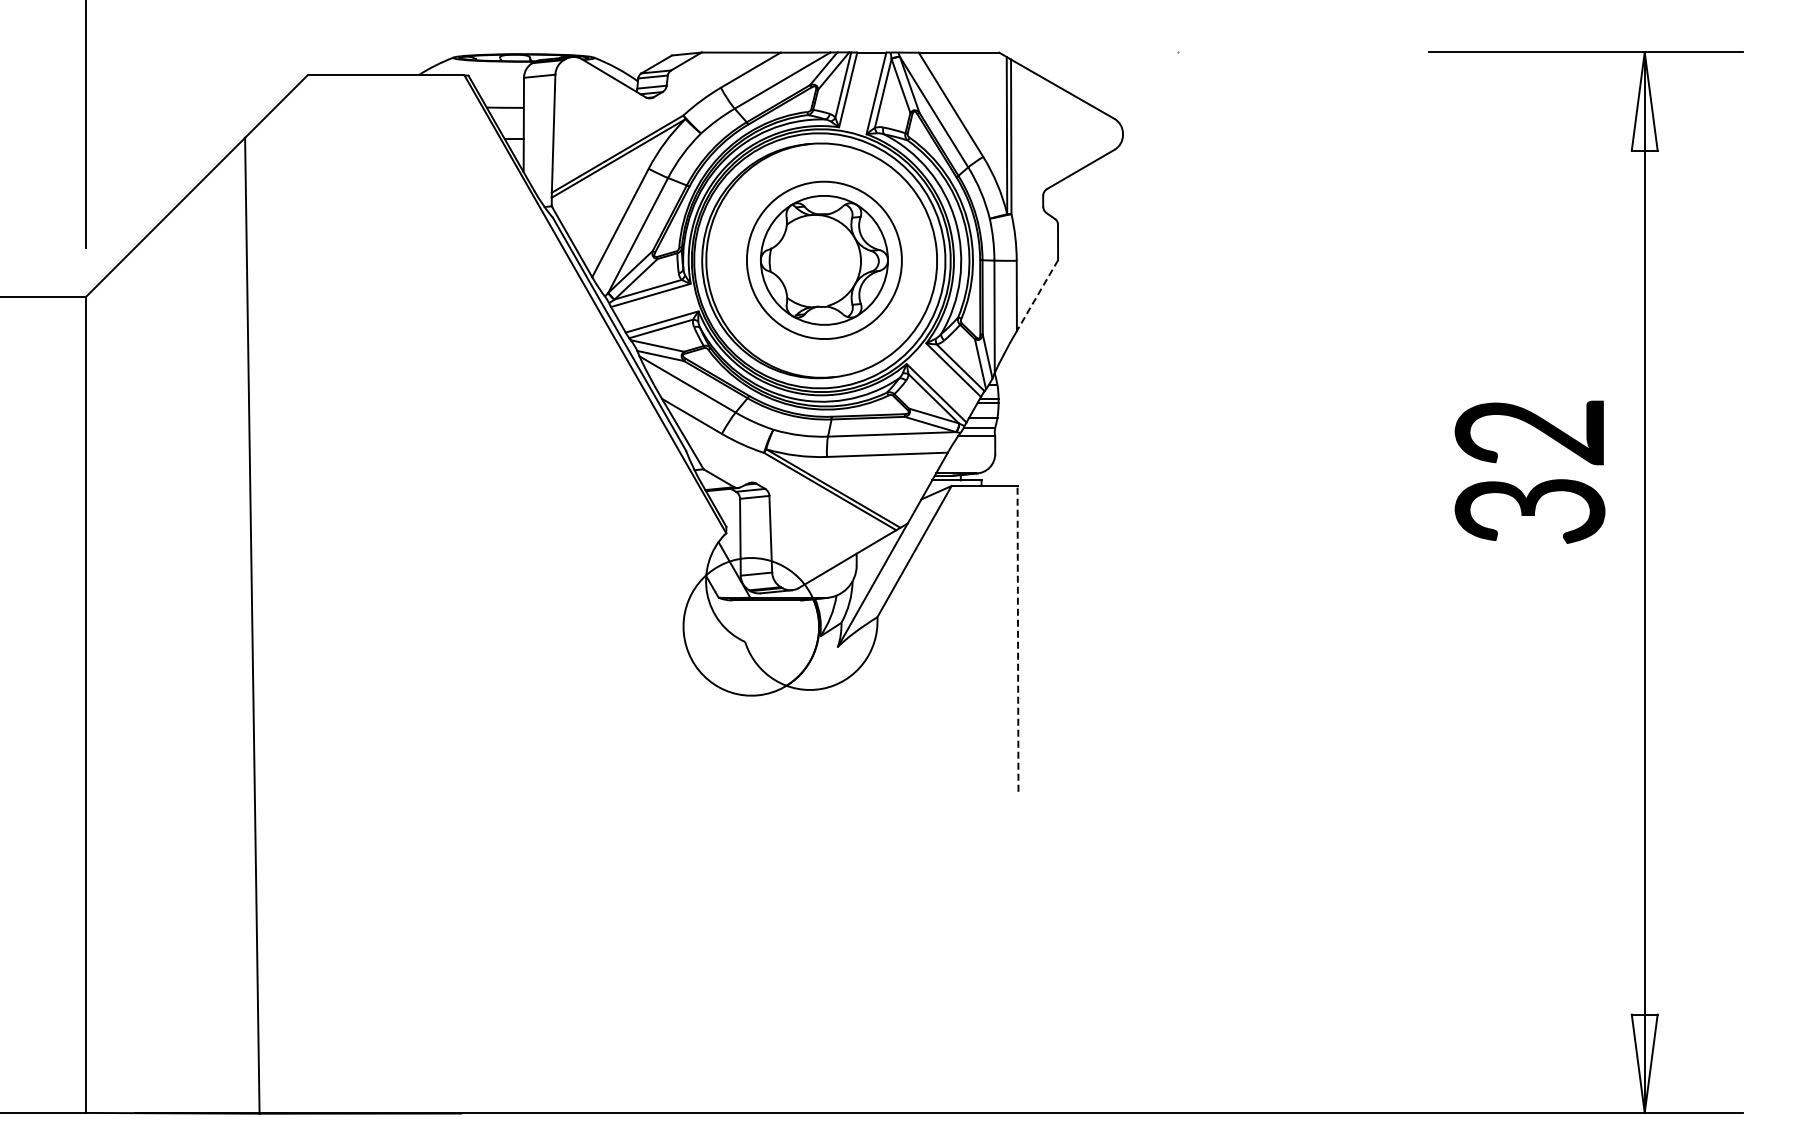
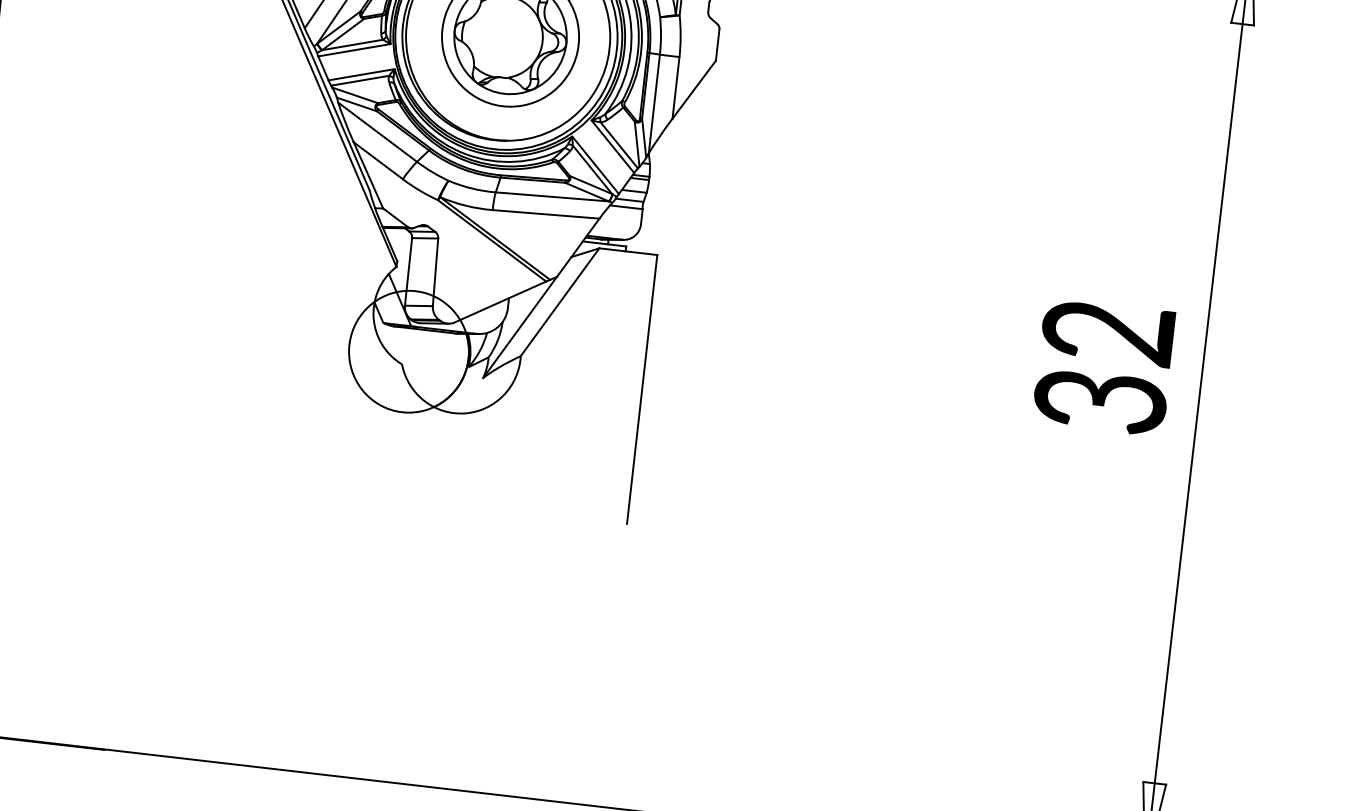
line: (1037, 295) -> (694, 89), dashed -> solid
text: (1529, 471) -> (1103, 366), moved
line: (1018, 638) -> (642, 389), dashed -> solid

